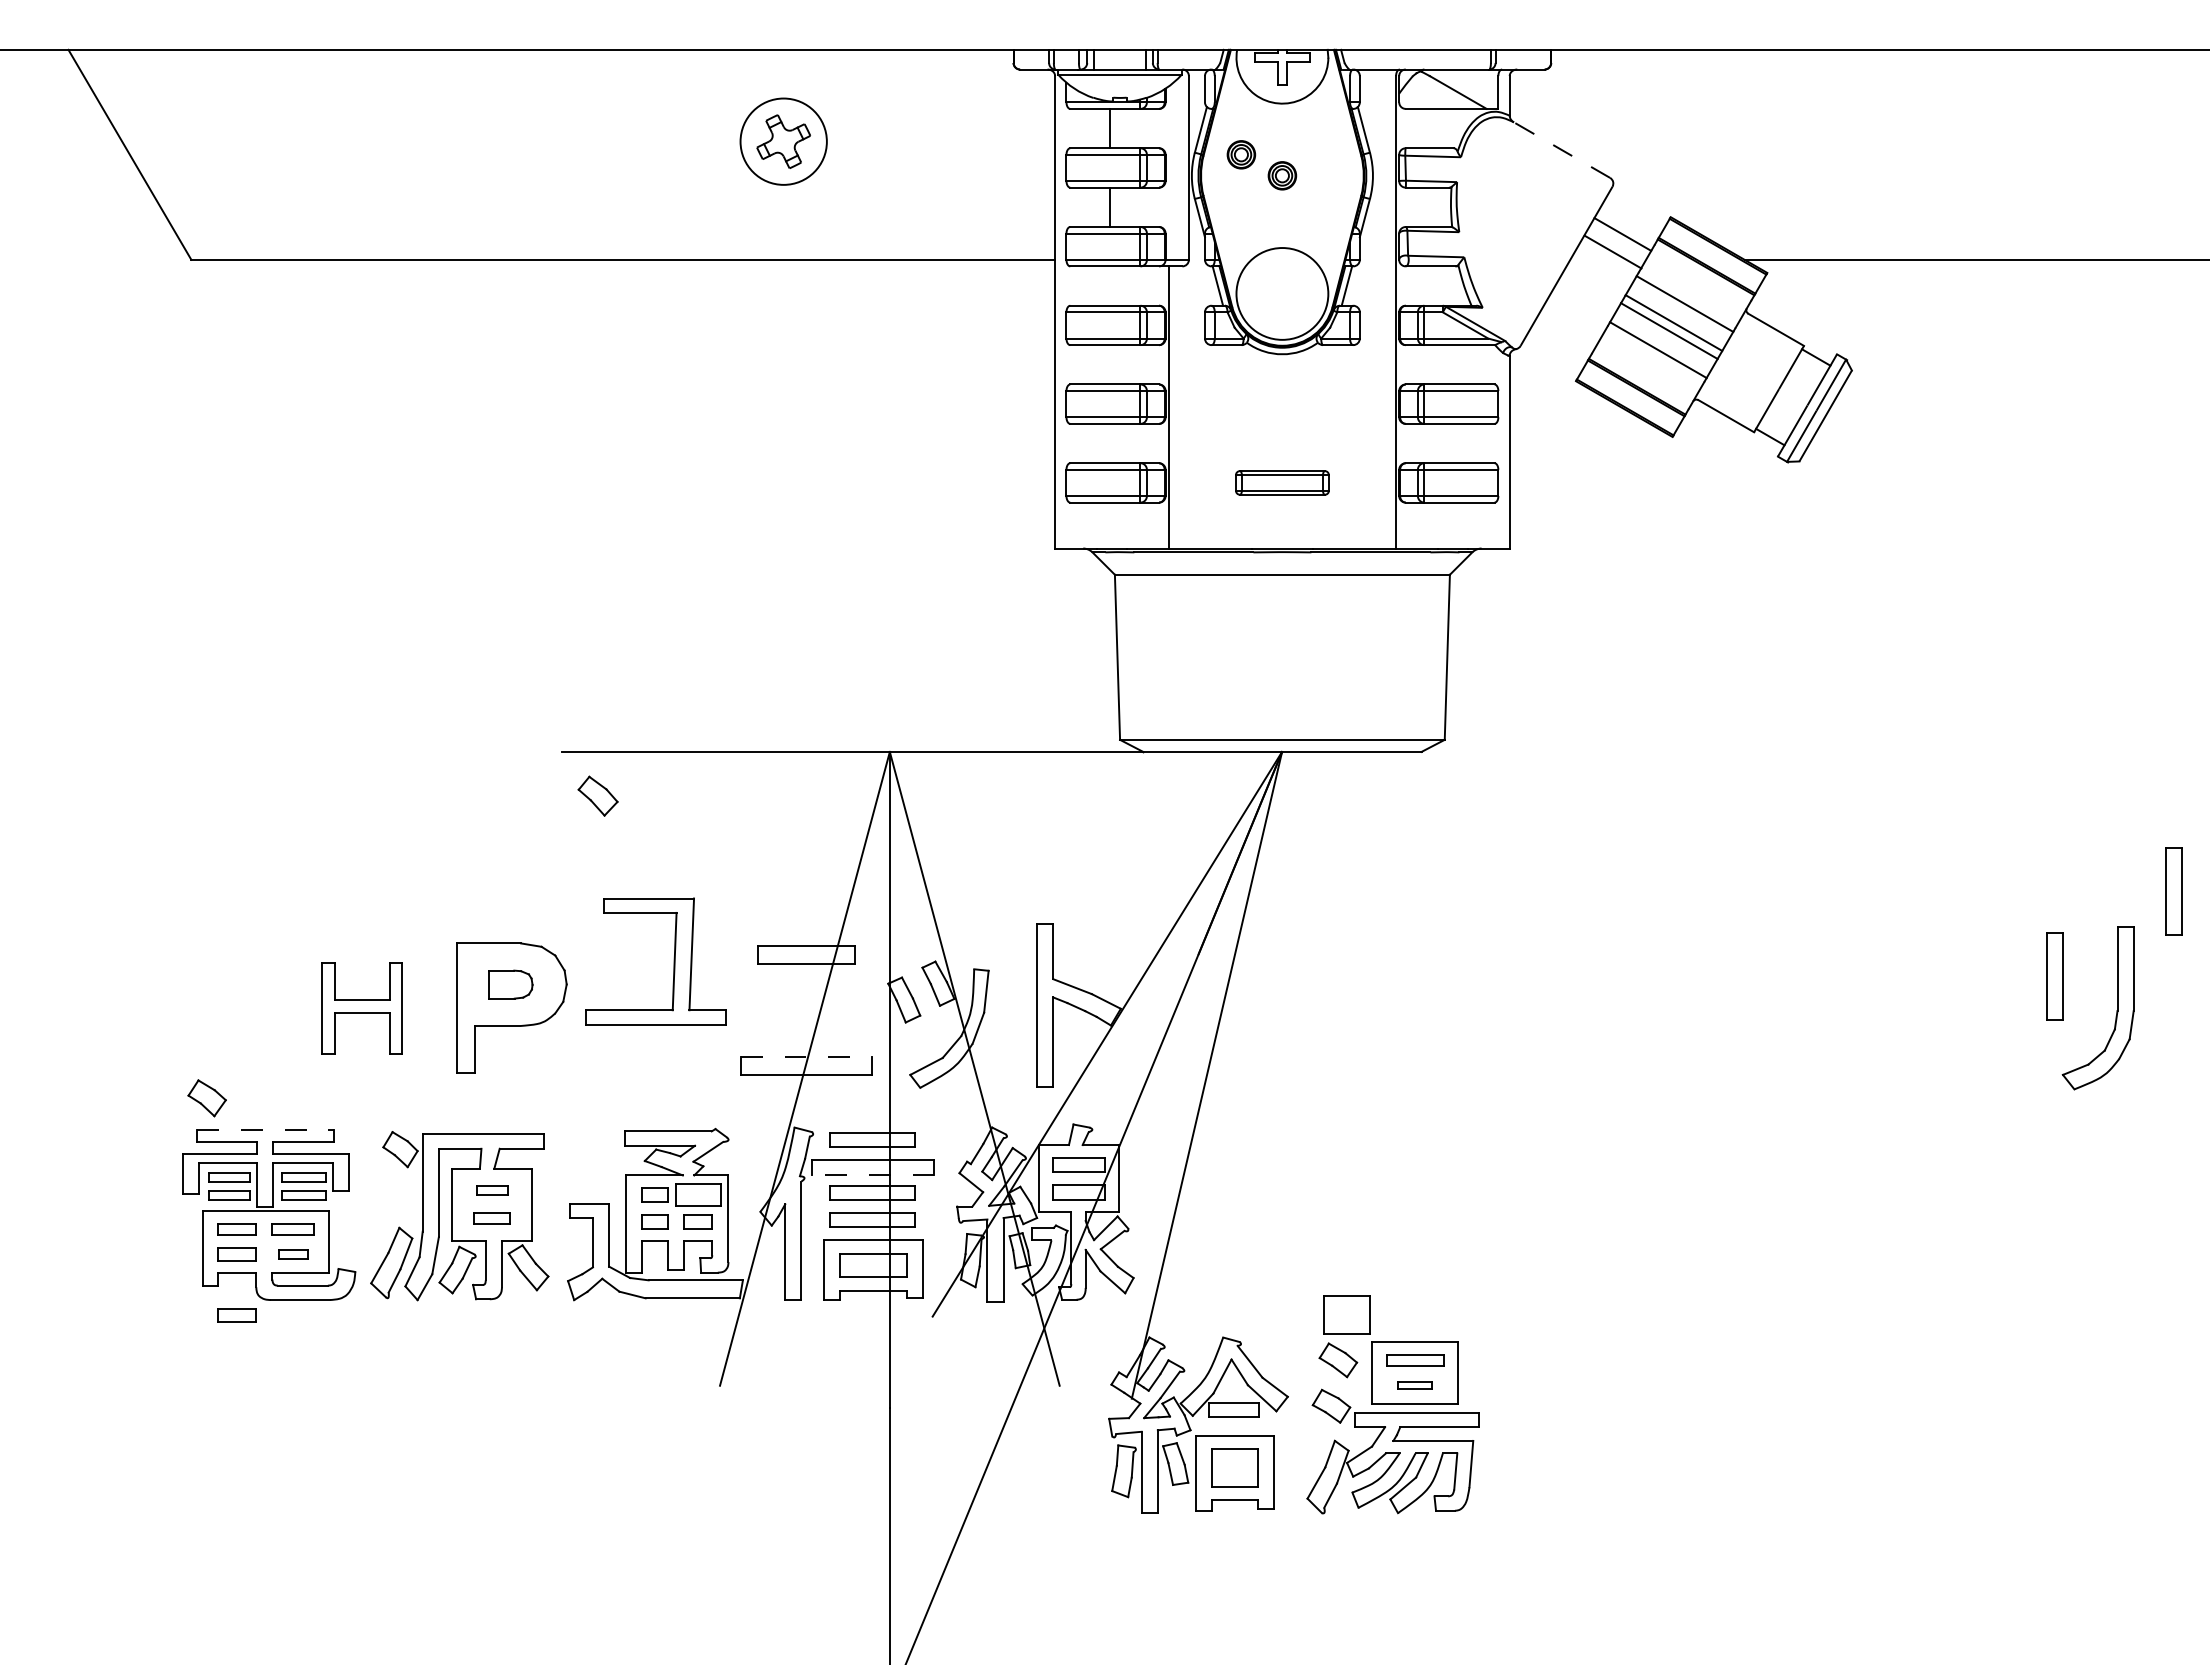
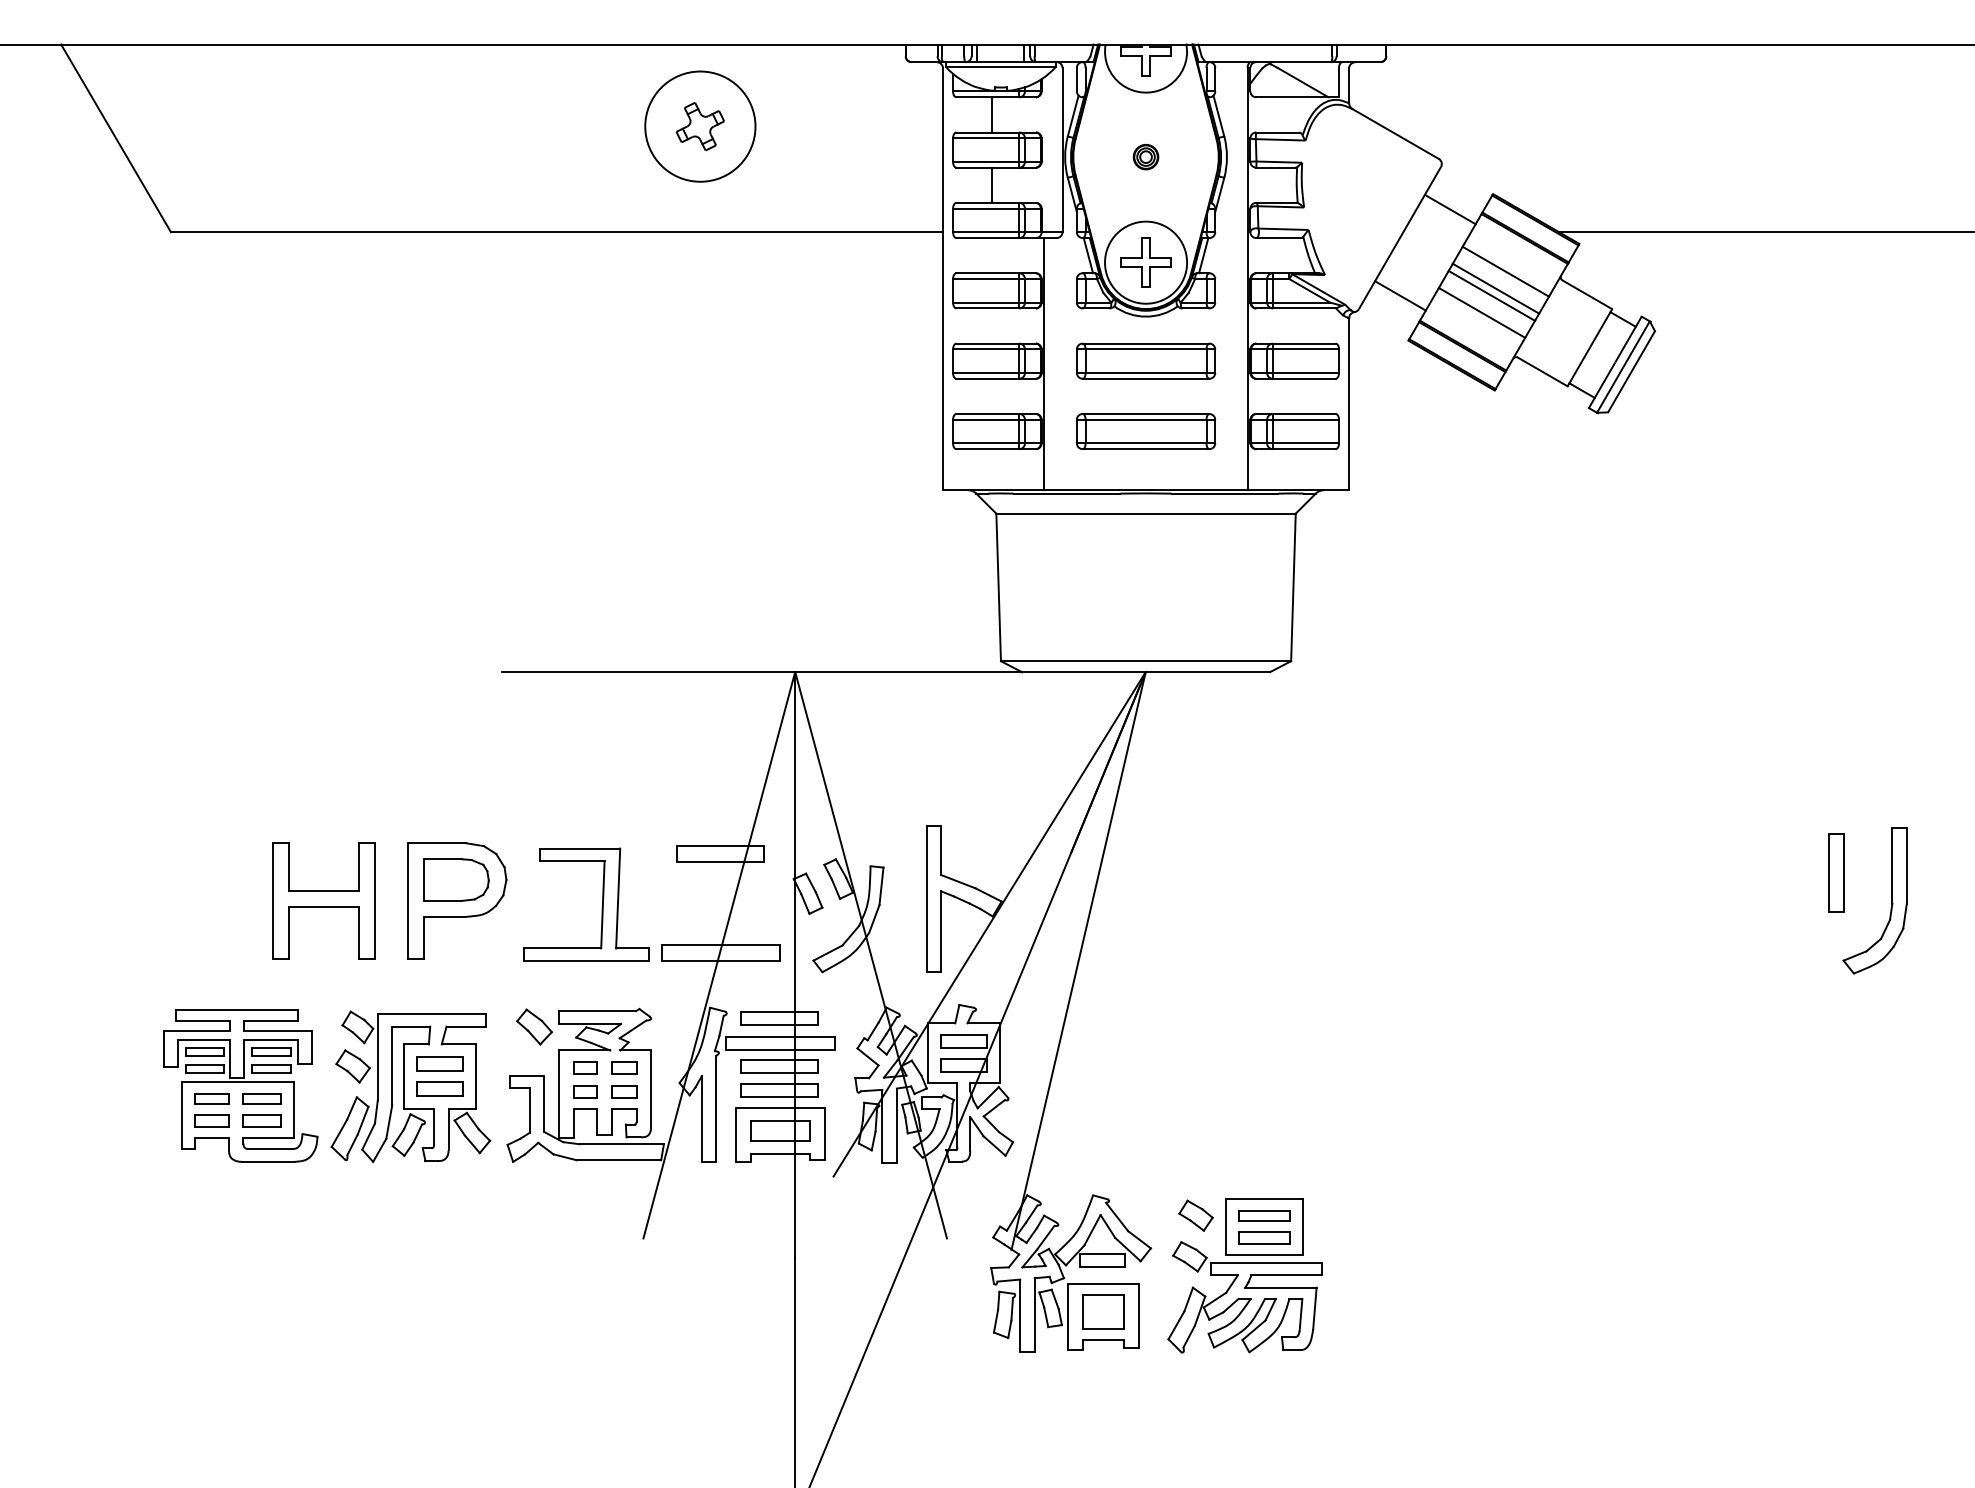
circle: (783, 141) -> (700, 126), size x1.43
line: (1561, 149) -> (1395, 133), dashed -> solid
part: (1241, 154) -> (1109, 138), removed
line: (1612, 251) -> (1399, 295), moved
part: (1282, 293) -> (1146, 262), added
part: (1282, 403) -> (1146, 360), added
part: (1282, 482) -> (1146, 431), size x1.67
part: (597, 795) -> (533, 1026), moved
part: (2173, 891) -> (1942, 796), removed
part: (673, 961) -> (601, 904), moved
part: (510, 984) -> (456, 879), size x1.67
part: (361, 1007) -> (323, 900), size x1.43
line: (806, 1057) -> (720, 945), dashed -> solid
part: (206, 1098) -> (352, 1066), moved
line: (266, 1129) -> (238, 1009), dashed -> solid
line: (872, 1174) -> (779, 1049), dashed -> solid
part: (491, 1190) -> (439, 1063), size x1.67
part: (697, 1194) -> (623, 1067), size x0.62
part: (491, 1218) -> (439, 1088), size x1.43
part: (292, 1254) -> (261, 1121), size x1.43
part: (1346, 1314) -> (1203, 1174), removed
part: (236, 1315) -> (211, 1175), removed
part: (1415, 1385) -> (1264, 1238), size x1.67

